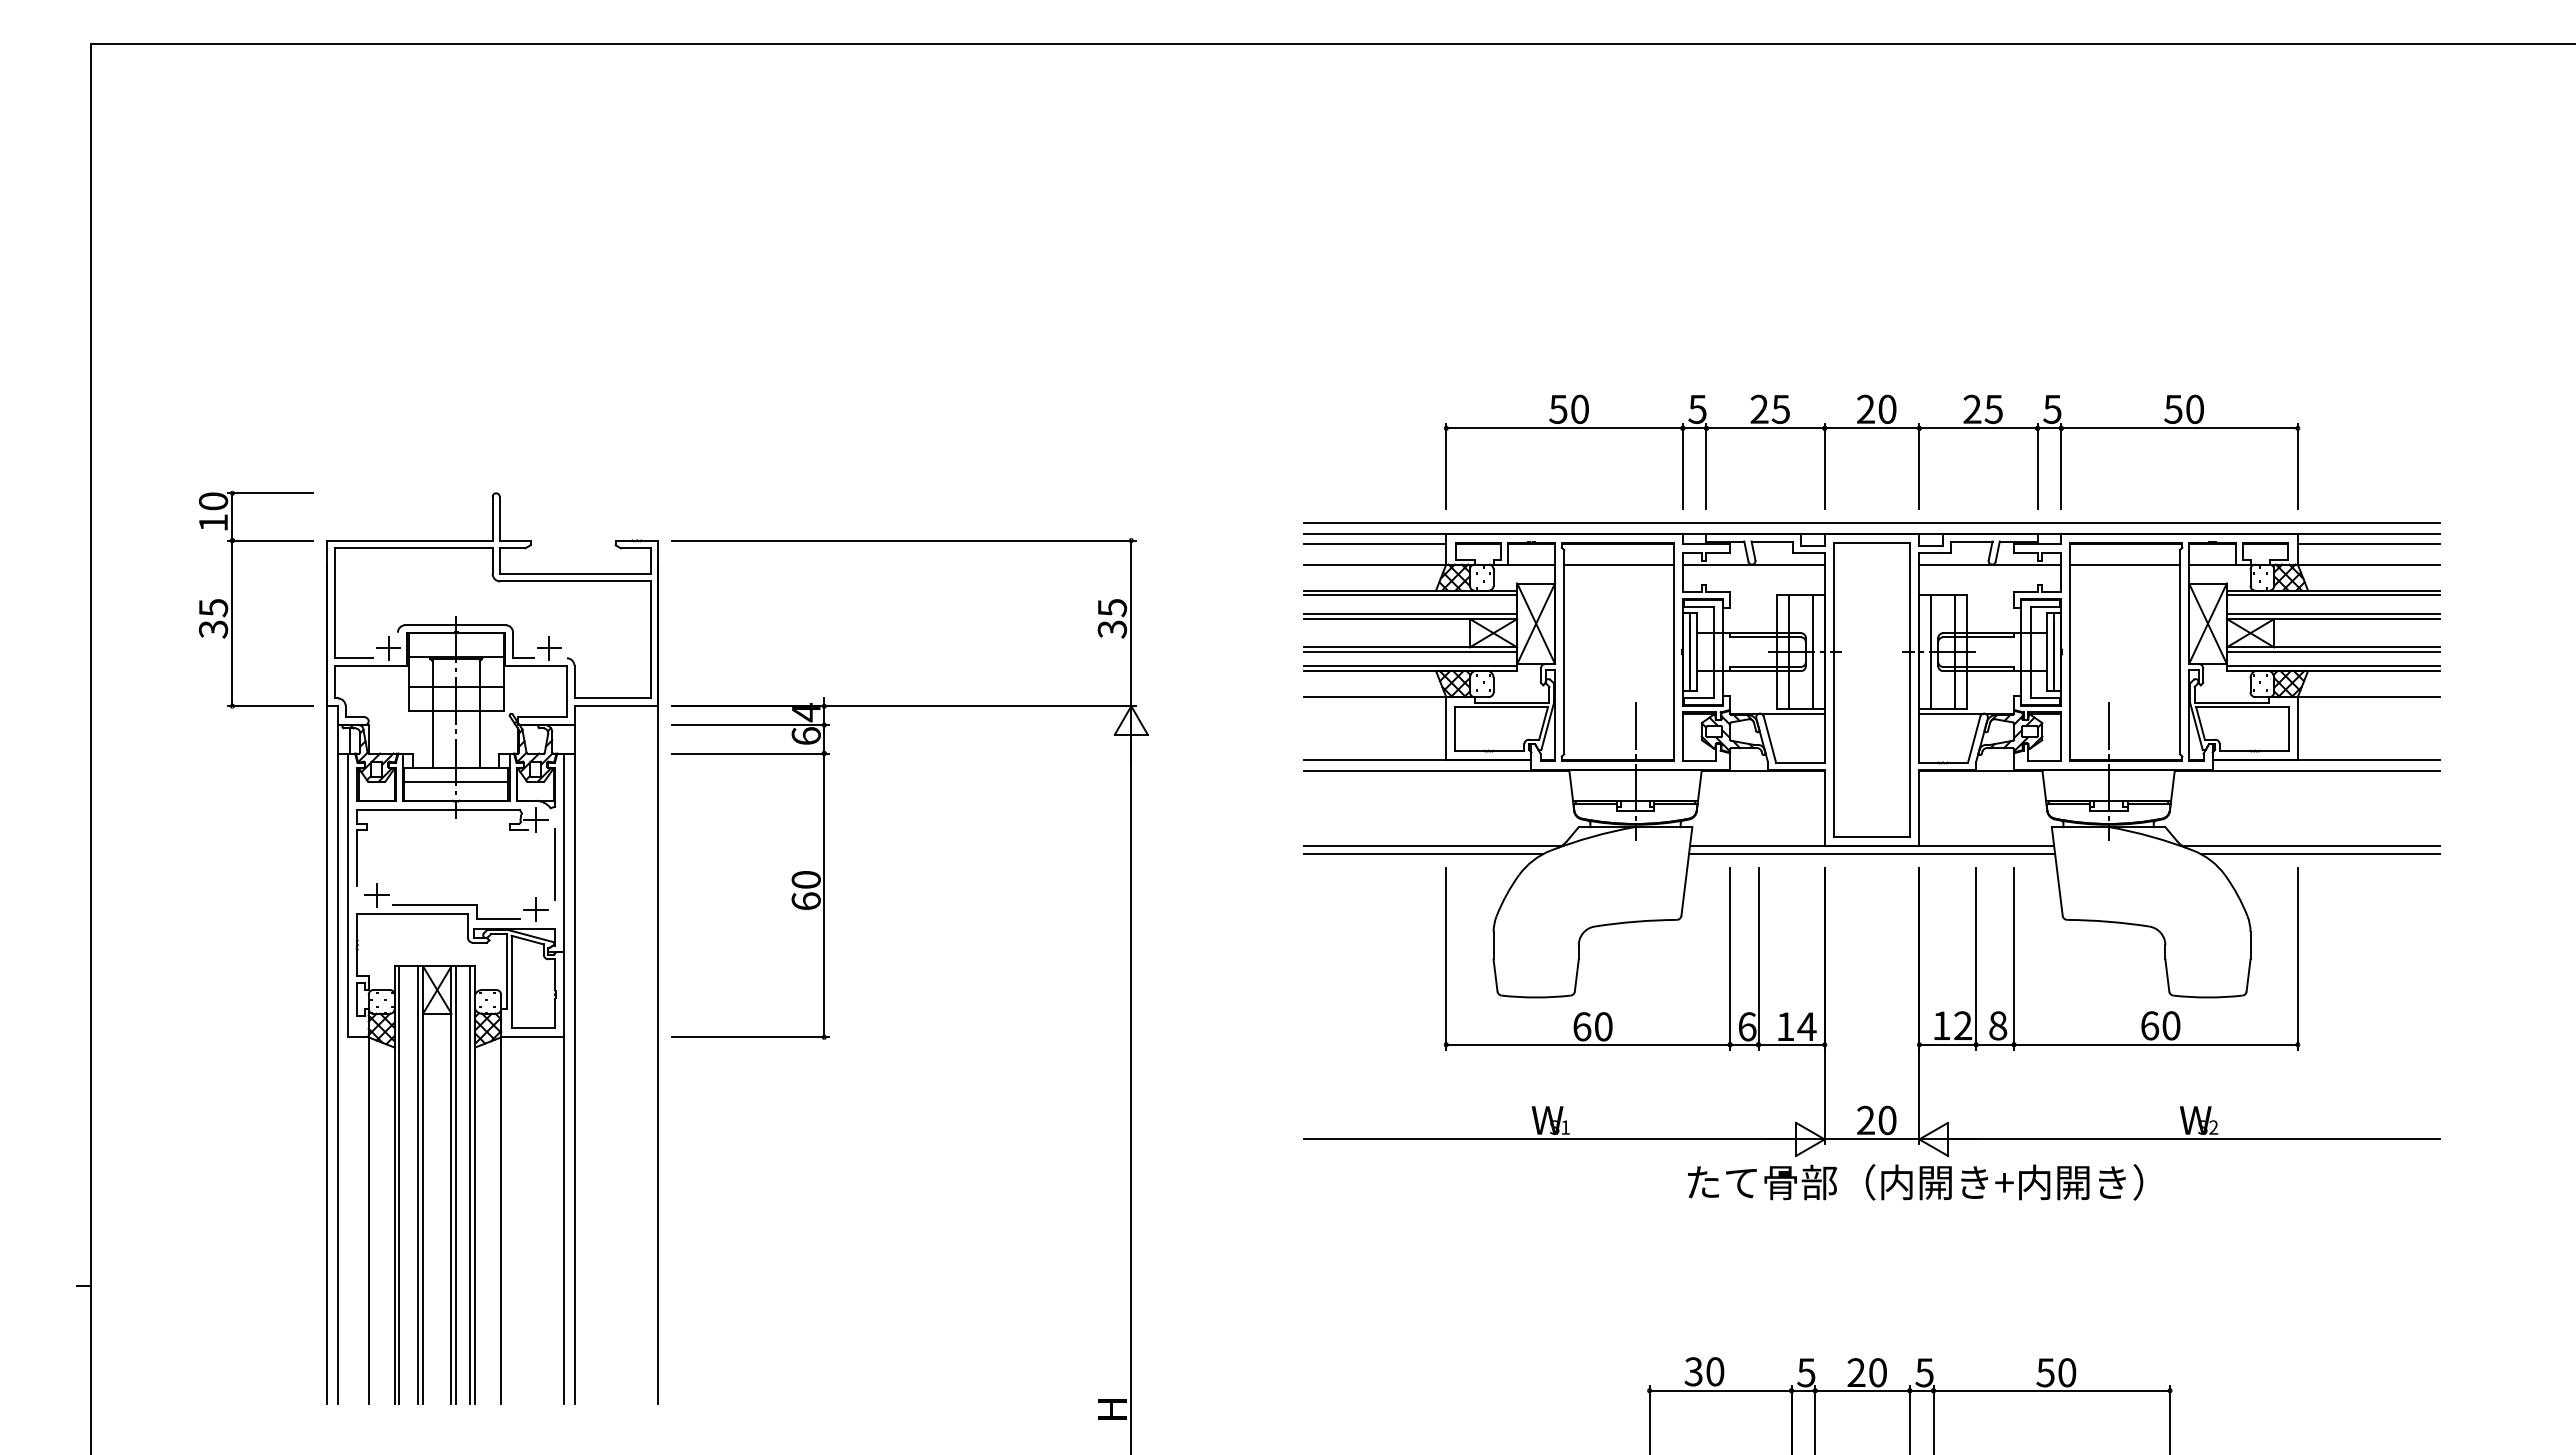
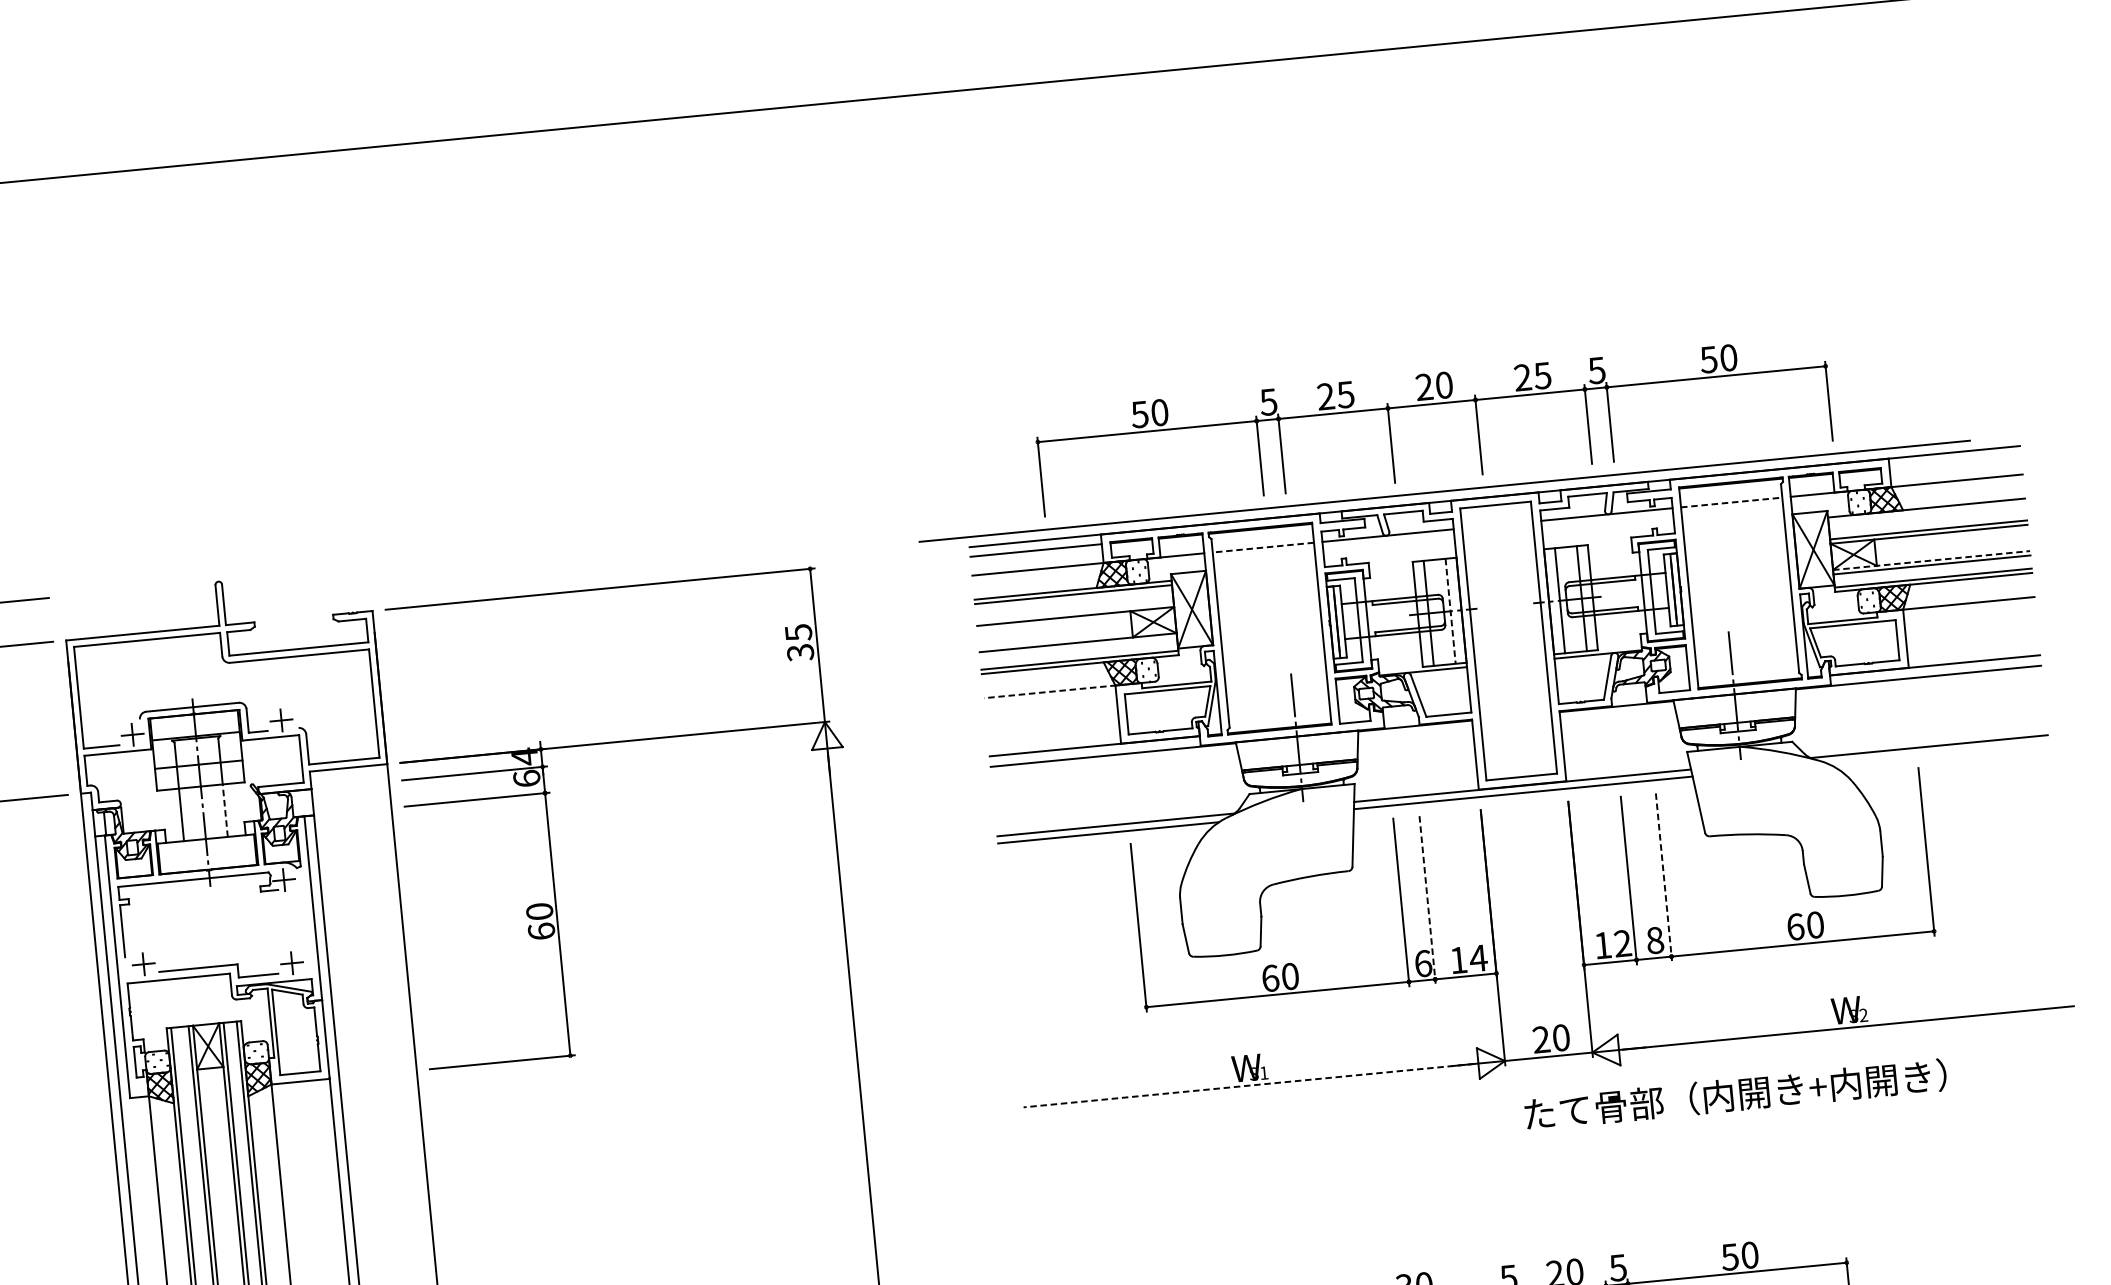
part: (1871, 428) -> (1431, 404), moved
line: (1871, 522) -> (1444, 490), moved
line: (2368, 544) -> (1954, 462), removed
line: (1618, 564) -> (1262, 547), solid -> dashed
line: (2125, 564) -> (1731, 502), solid -> dashed
line: (2332, 595) -> (1926, 512), removed
line: (1410, 614) -> (1075, 612), removed
line: (2333, 647) -> (1931, 560), solid -> dashed
line: (1410, 652) -> (1078, 647), removed
line: (1812, 652) -> (1450, 611), solid -> dashed
line: (1376, 697) -> (1050, 692), solid -> dashed
line: (479, 738) -> (224, 809), solid -> dashed
line: (456, 781) -> (207, 851), removed
line: (2320, 854) -> (1938, 753), removed
line: (554, 864) -> (305, 919), removed
line: (1758, 958) -> (1427, 899), solid -> dashed
line: (2014, 958) -> (1664, 876), solid -> dashed
line: (1548, 1139) -> (1249, 1085), solid -> dashed
text: (1915, 1182) -> (1735, 1094), moved

